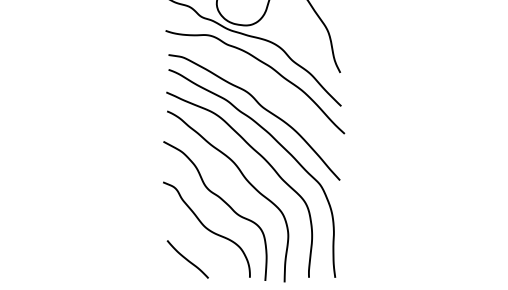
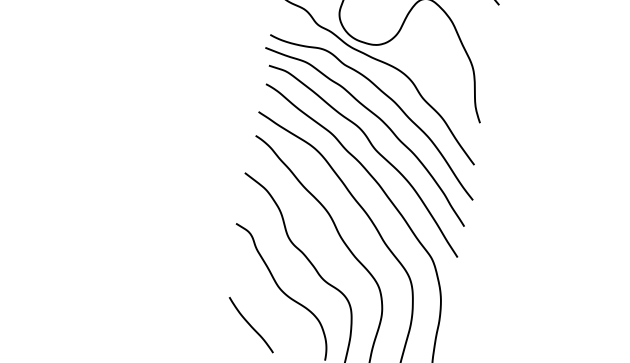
curve: (261, 83) -> (379, 120), added

